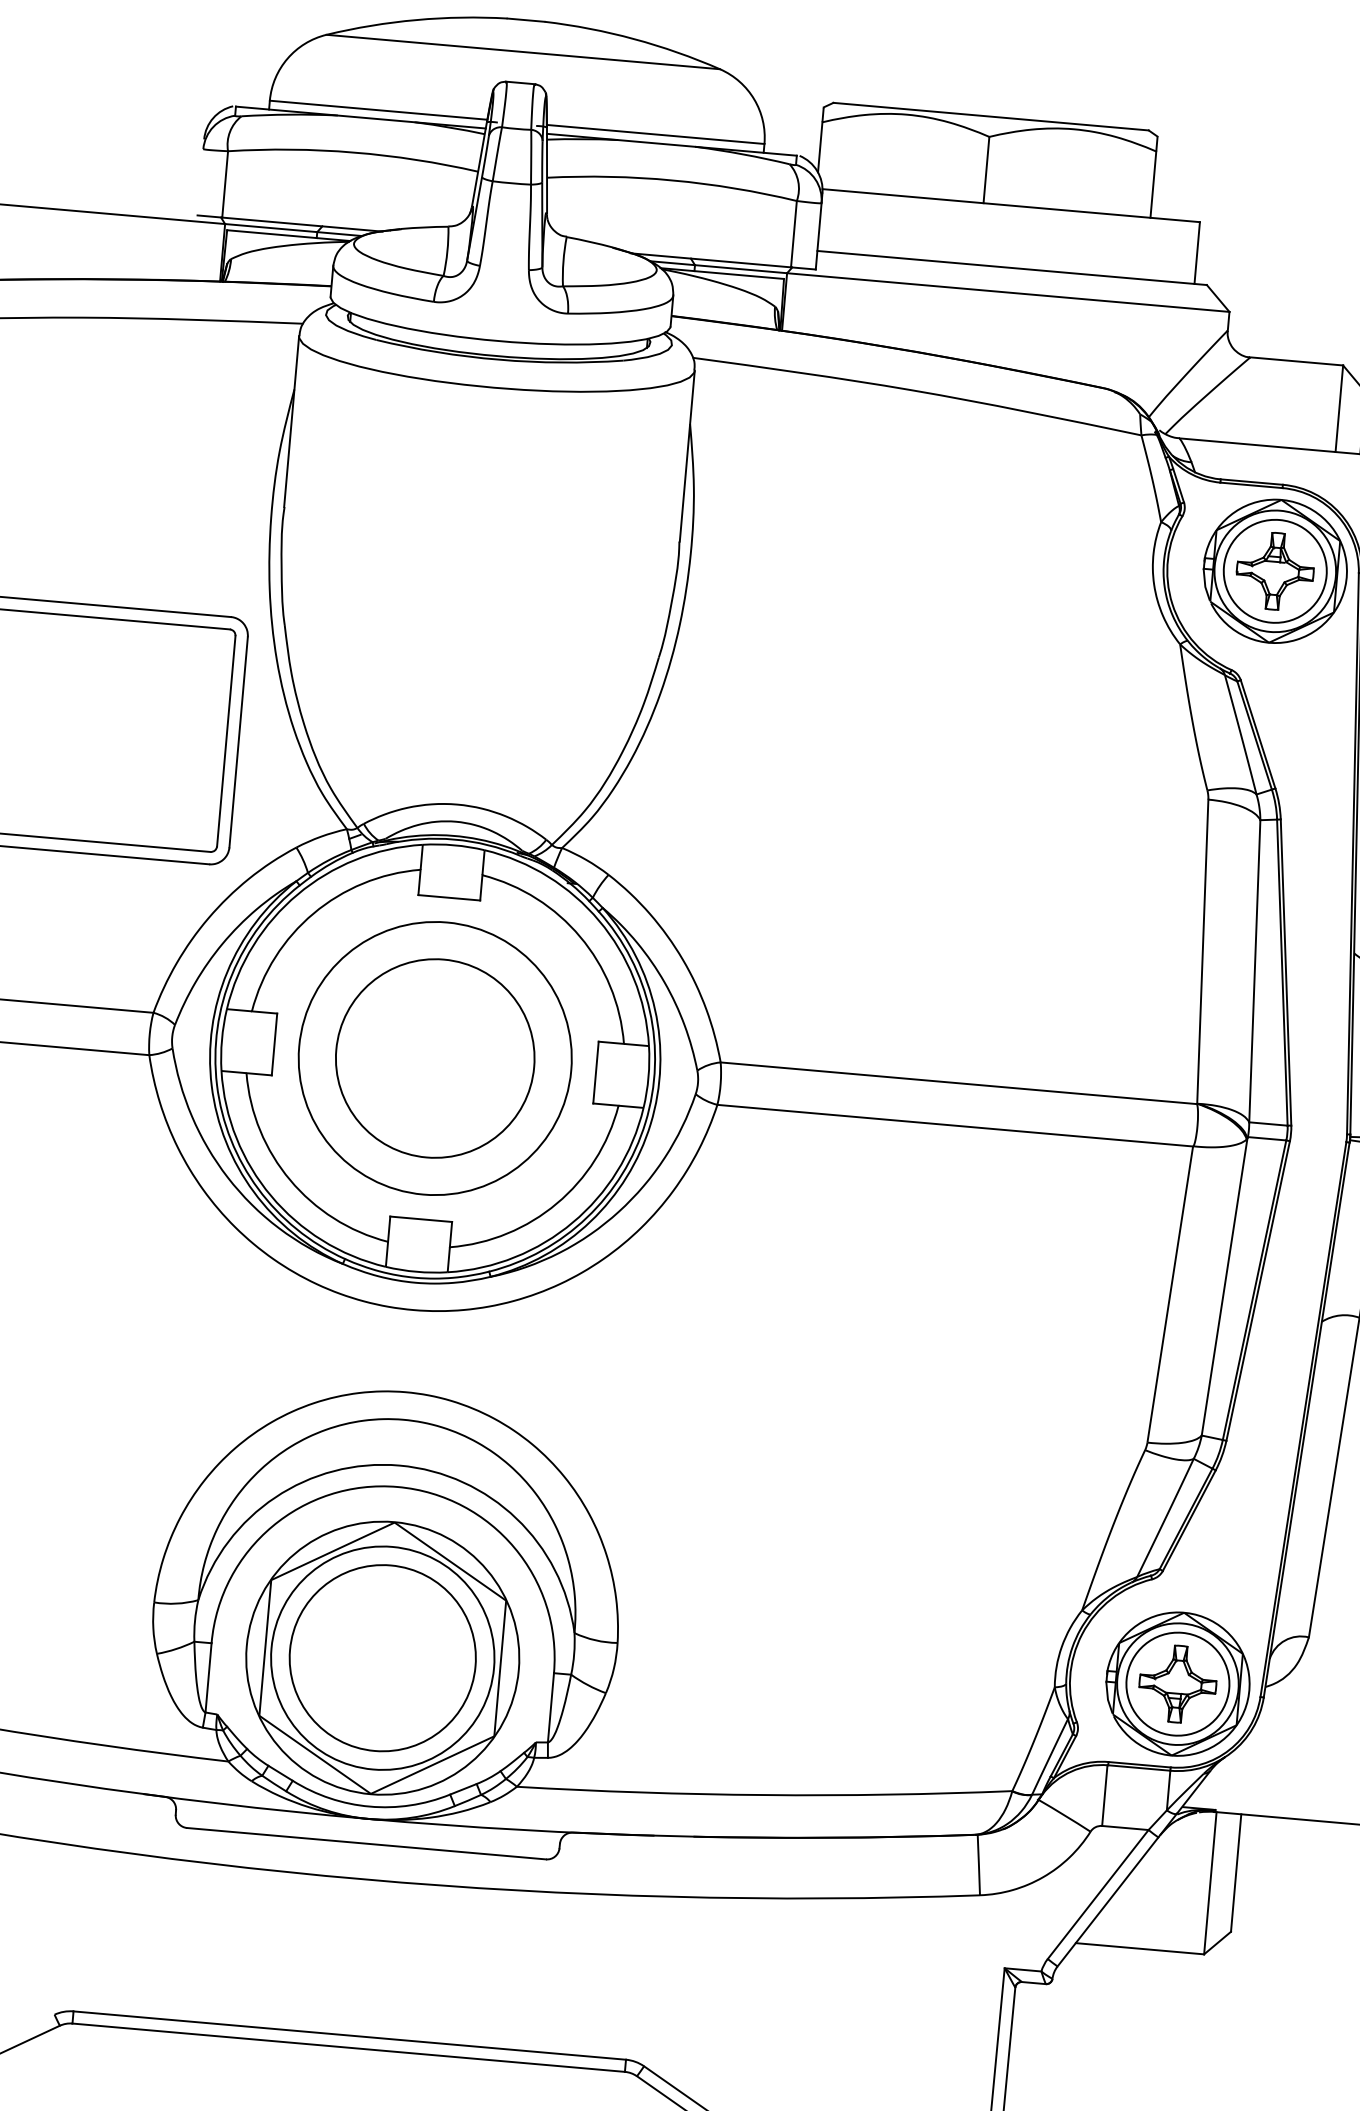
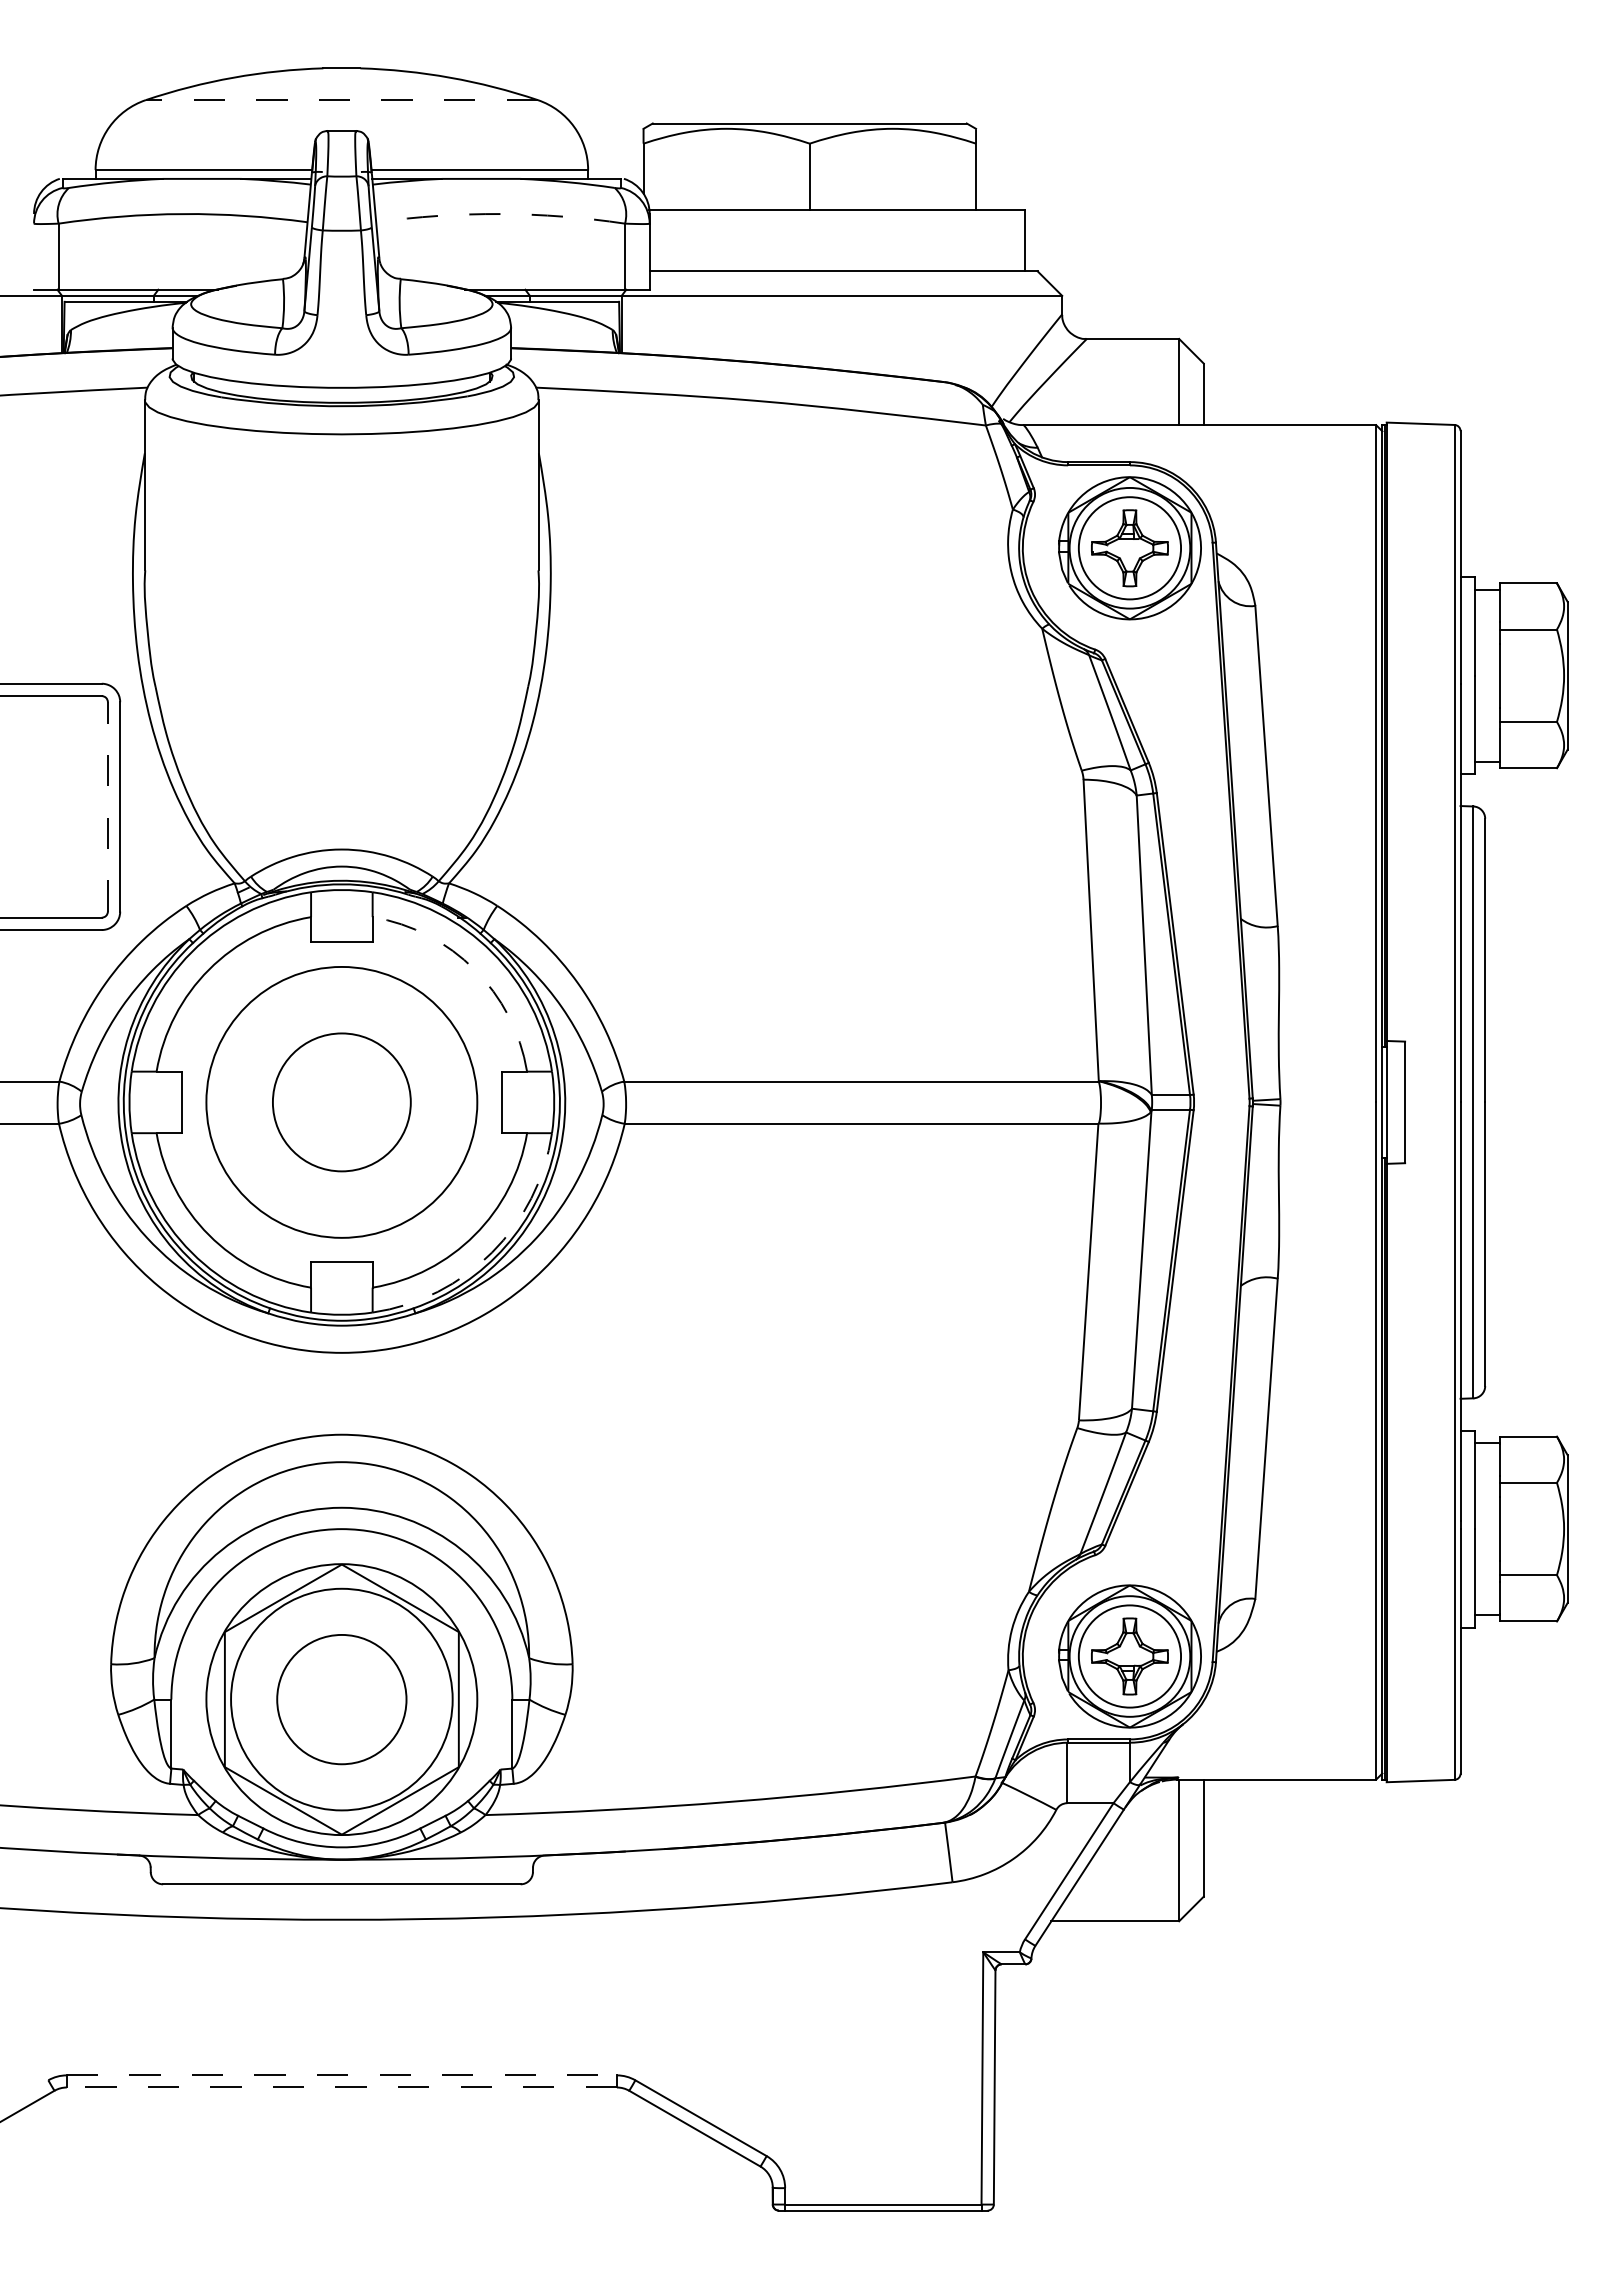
line: (522, 52) -> (341, 100), solid -> dashed
arc: (672, 180) -> (500, 214), solid -> dashed
line: (225, 740) -> (107, 806), solid -> dashed
arc: (580, 936) -> (474, 969), solid -> dashed
circle: (434, 1057) -> (341, 1101), size x0.7
arc: (573, 1222) -> (492, 1252), solid -> dashed
circle: (382, 1658) -> (341, 1699), size x0.7
line: (350, 2035) -> (342, 2075), solid -> dashed
line: (348, 2047) -> (341, 2087), solid -> dashed

